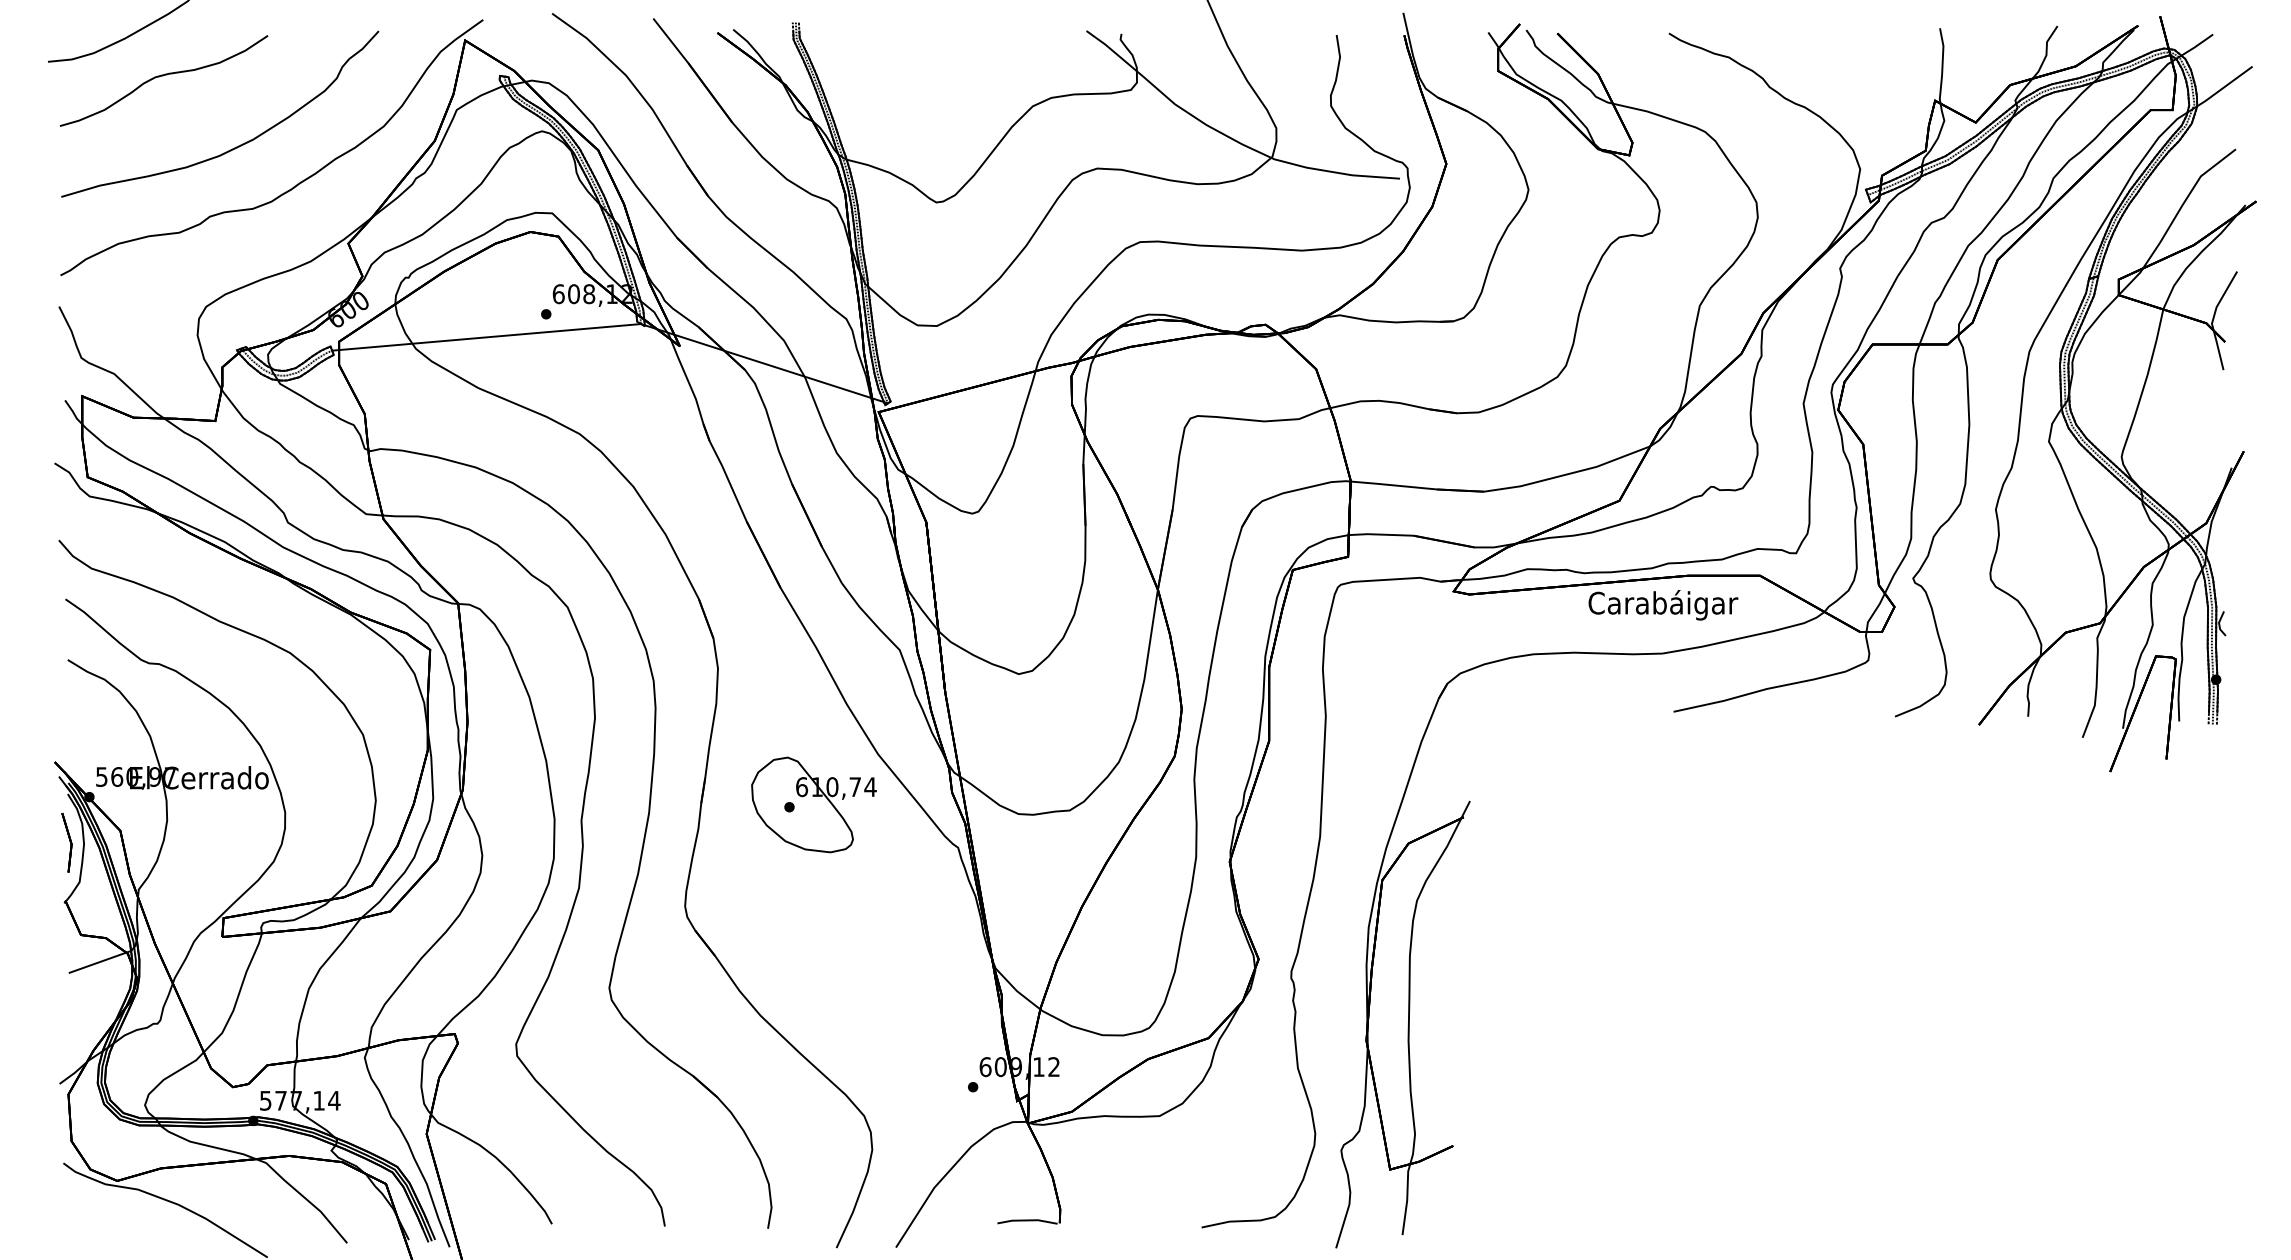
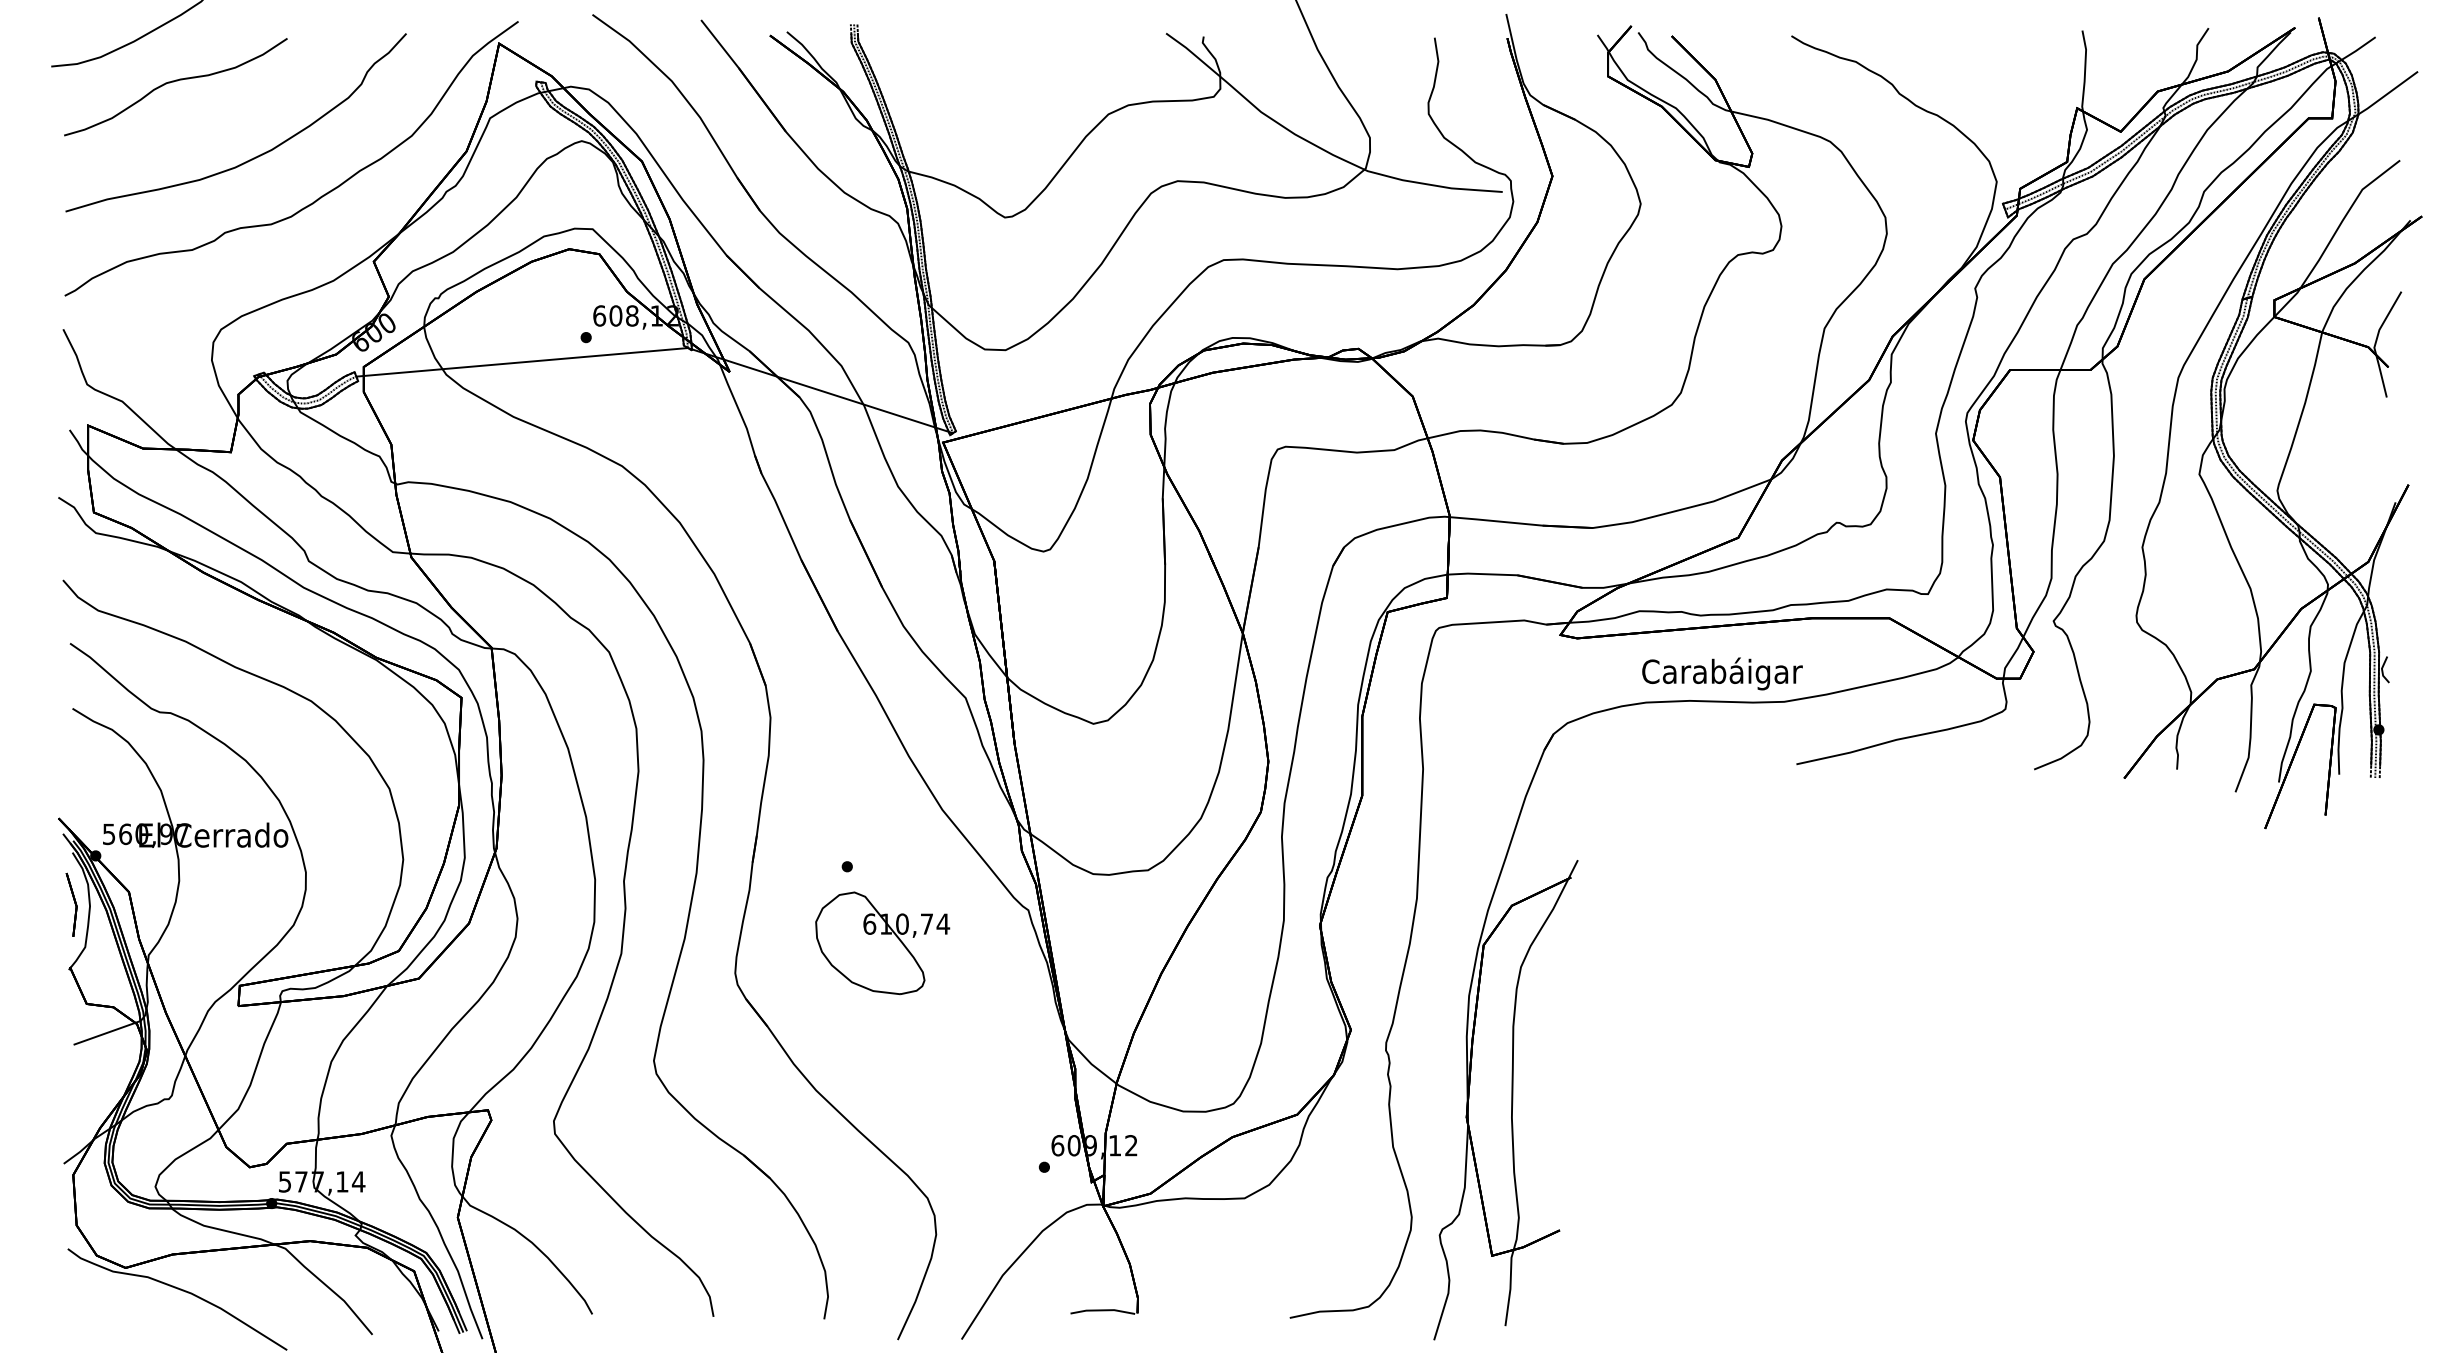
text: (1663, 604) -> (1722, 673), moved
part: (813, 804) -> (882, 942), moved

